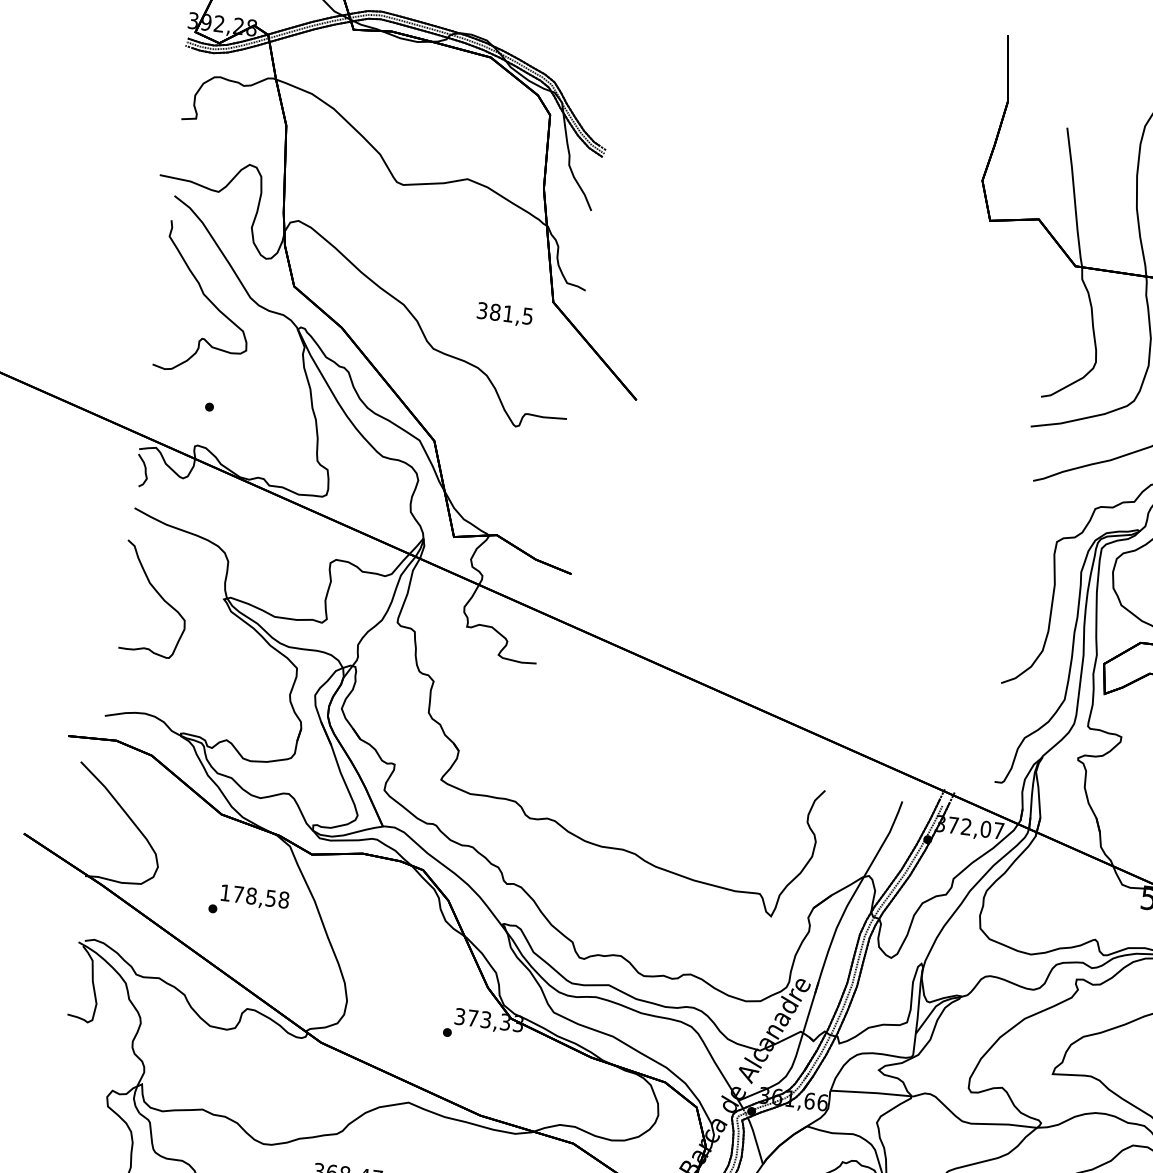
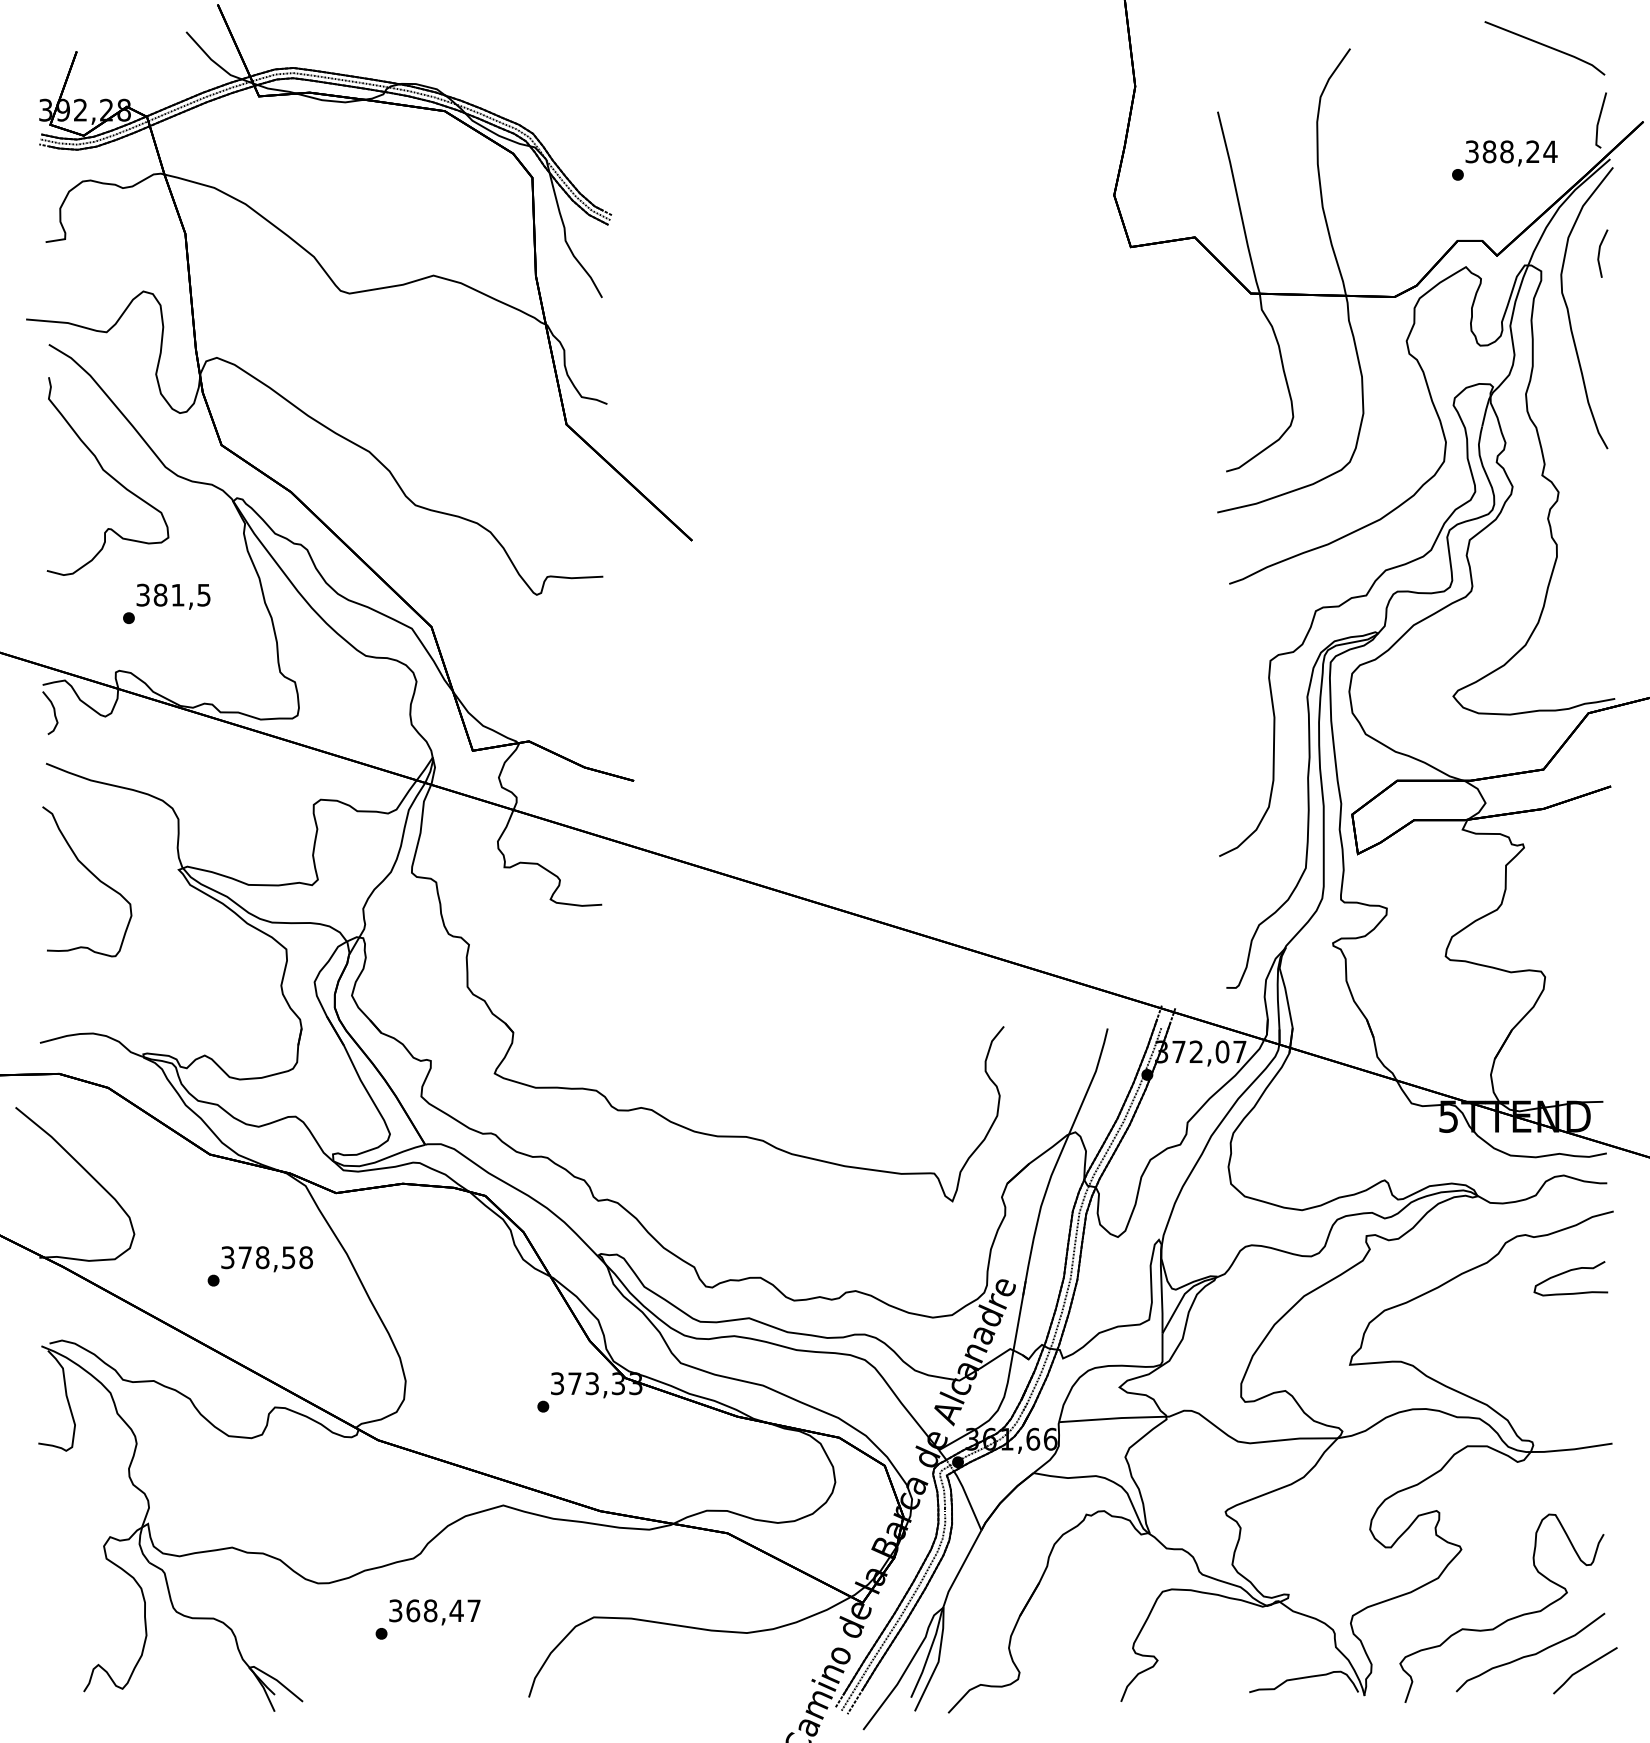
text: (504, 314) -> (173, 596), moved
text: (225, 892) -> (227, 1257), 178,58 -> 378,58

